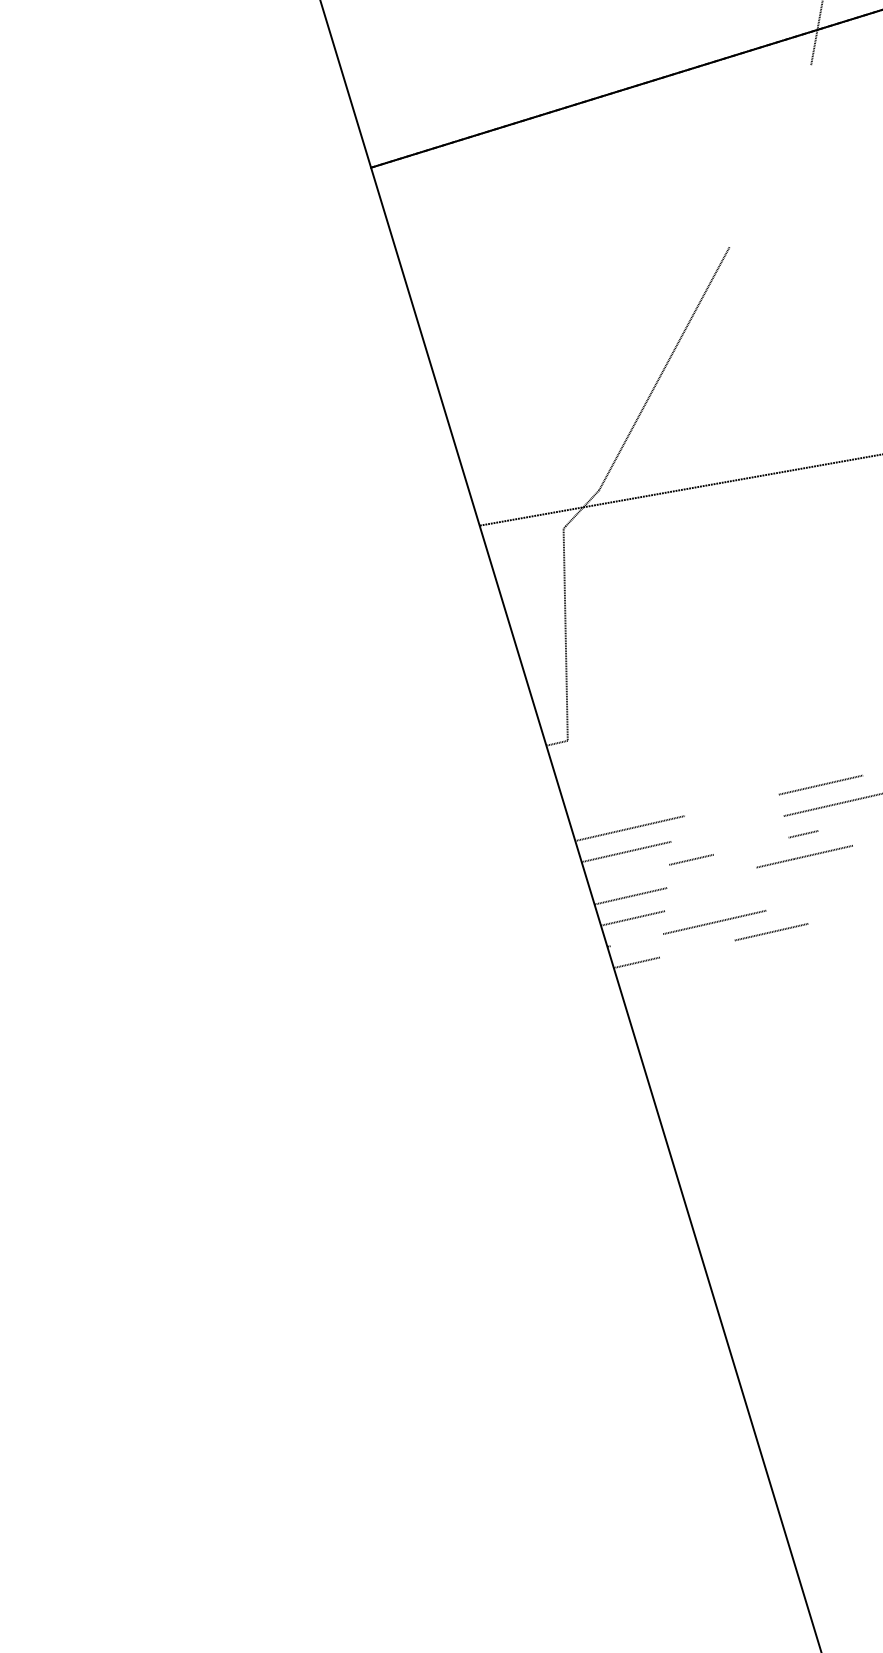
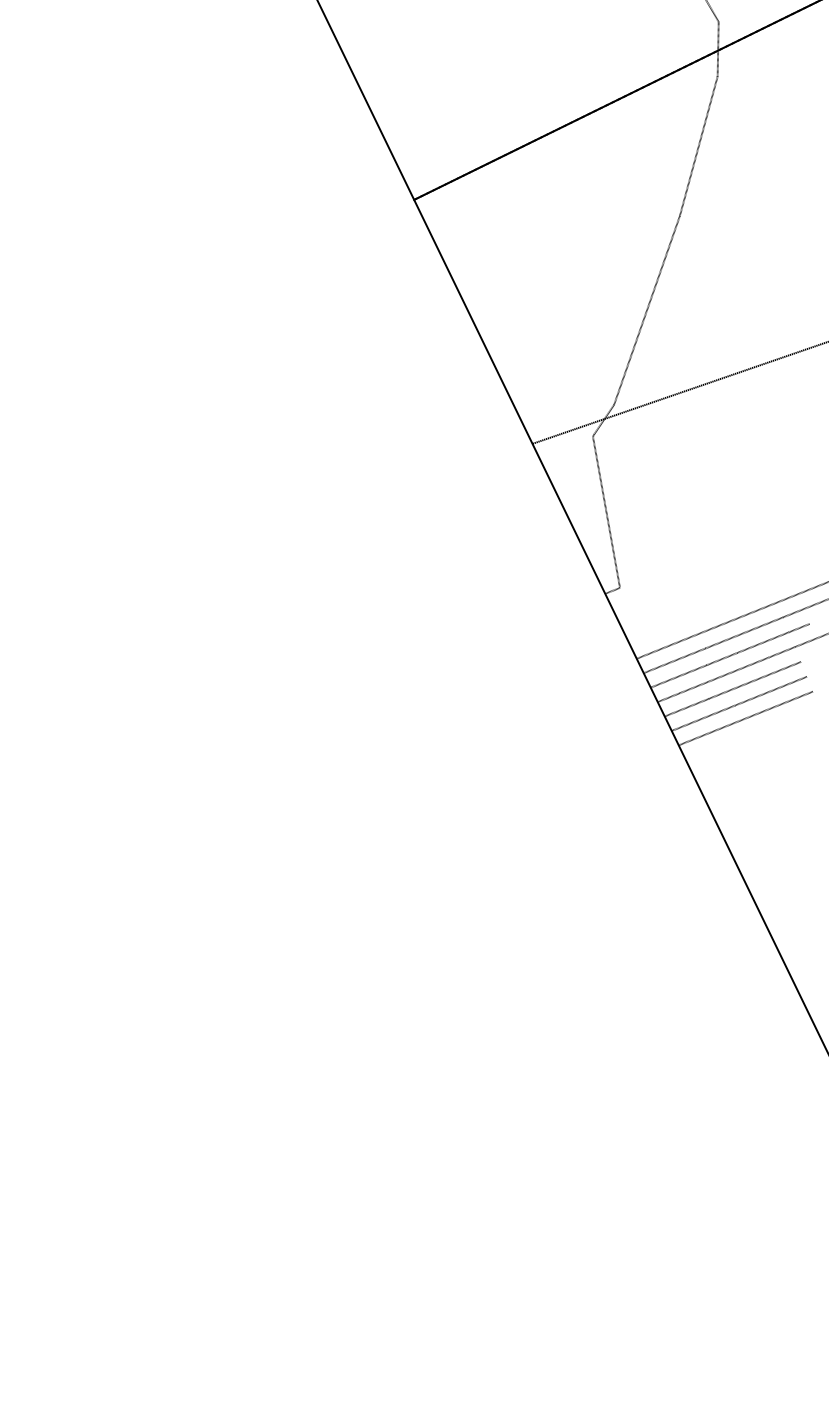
line: (769, 156) -> (698, 146), added
line: (731, 805) -> (744, 615), added
line: (727, 828) -> (744, 632), added
line: (751, 846) -> (763, 642), added
line: (628, 874) -> (678, 676), added
line: (711, 877) -> (738, 669), added
line: (731, 894) -> (754, 679), added
line: (783, 905) -> (793, 681), added
line: (636, 939) -> (691, 722), added
line: (696, 949) -> (735, 722), added

